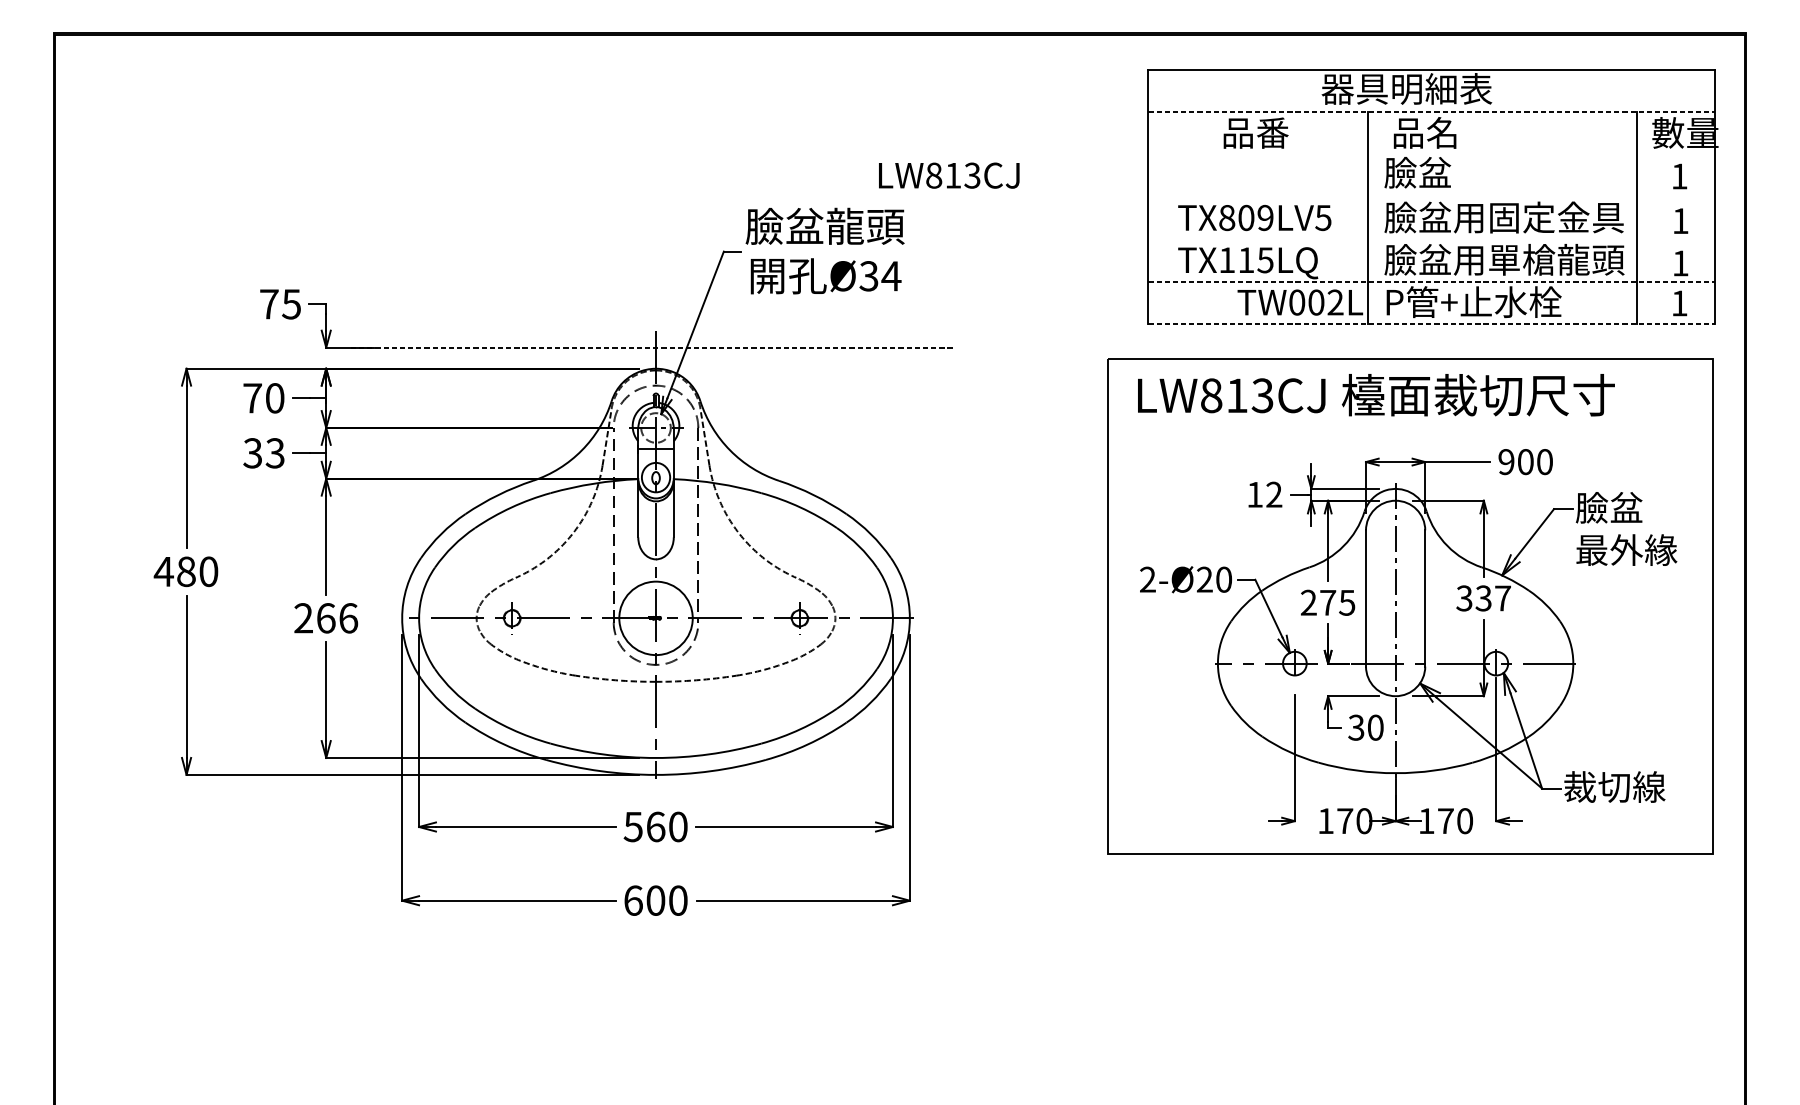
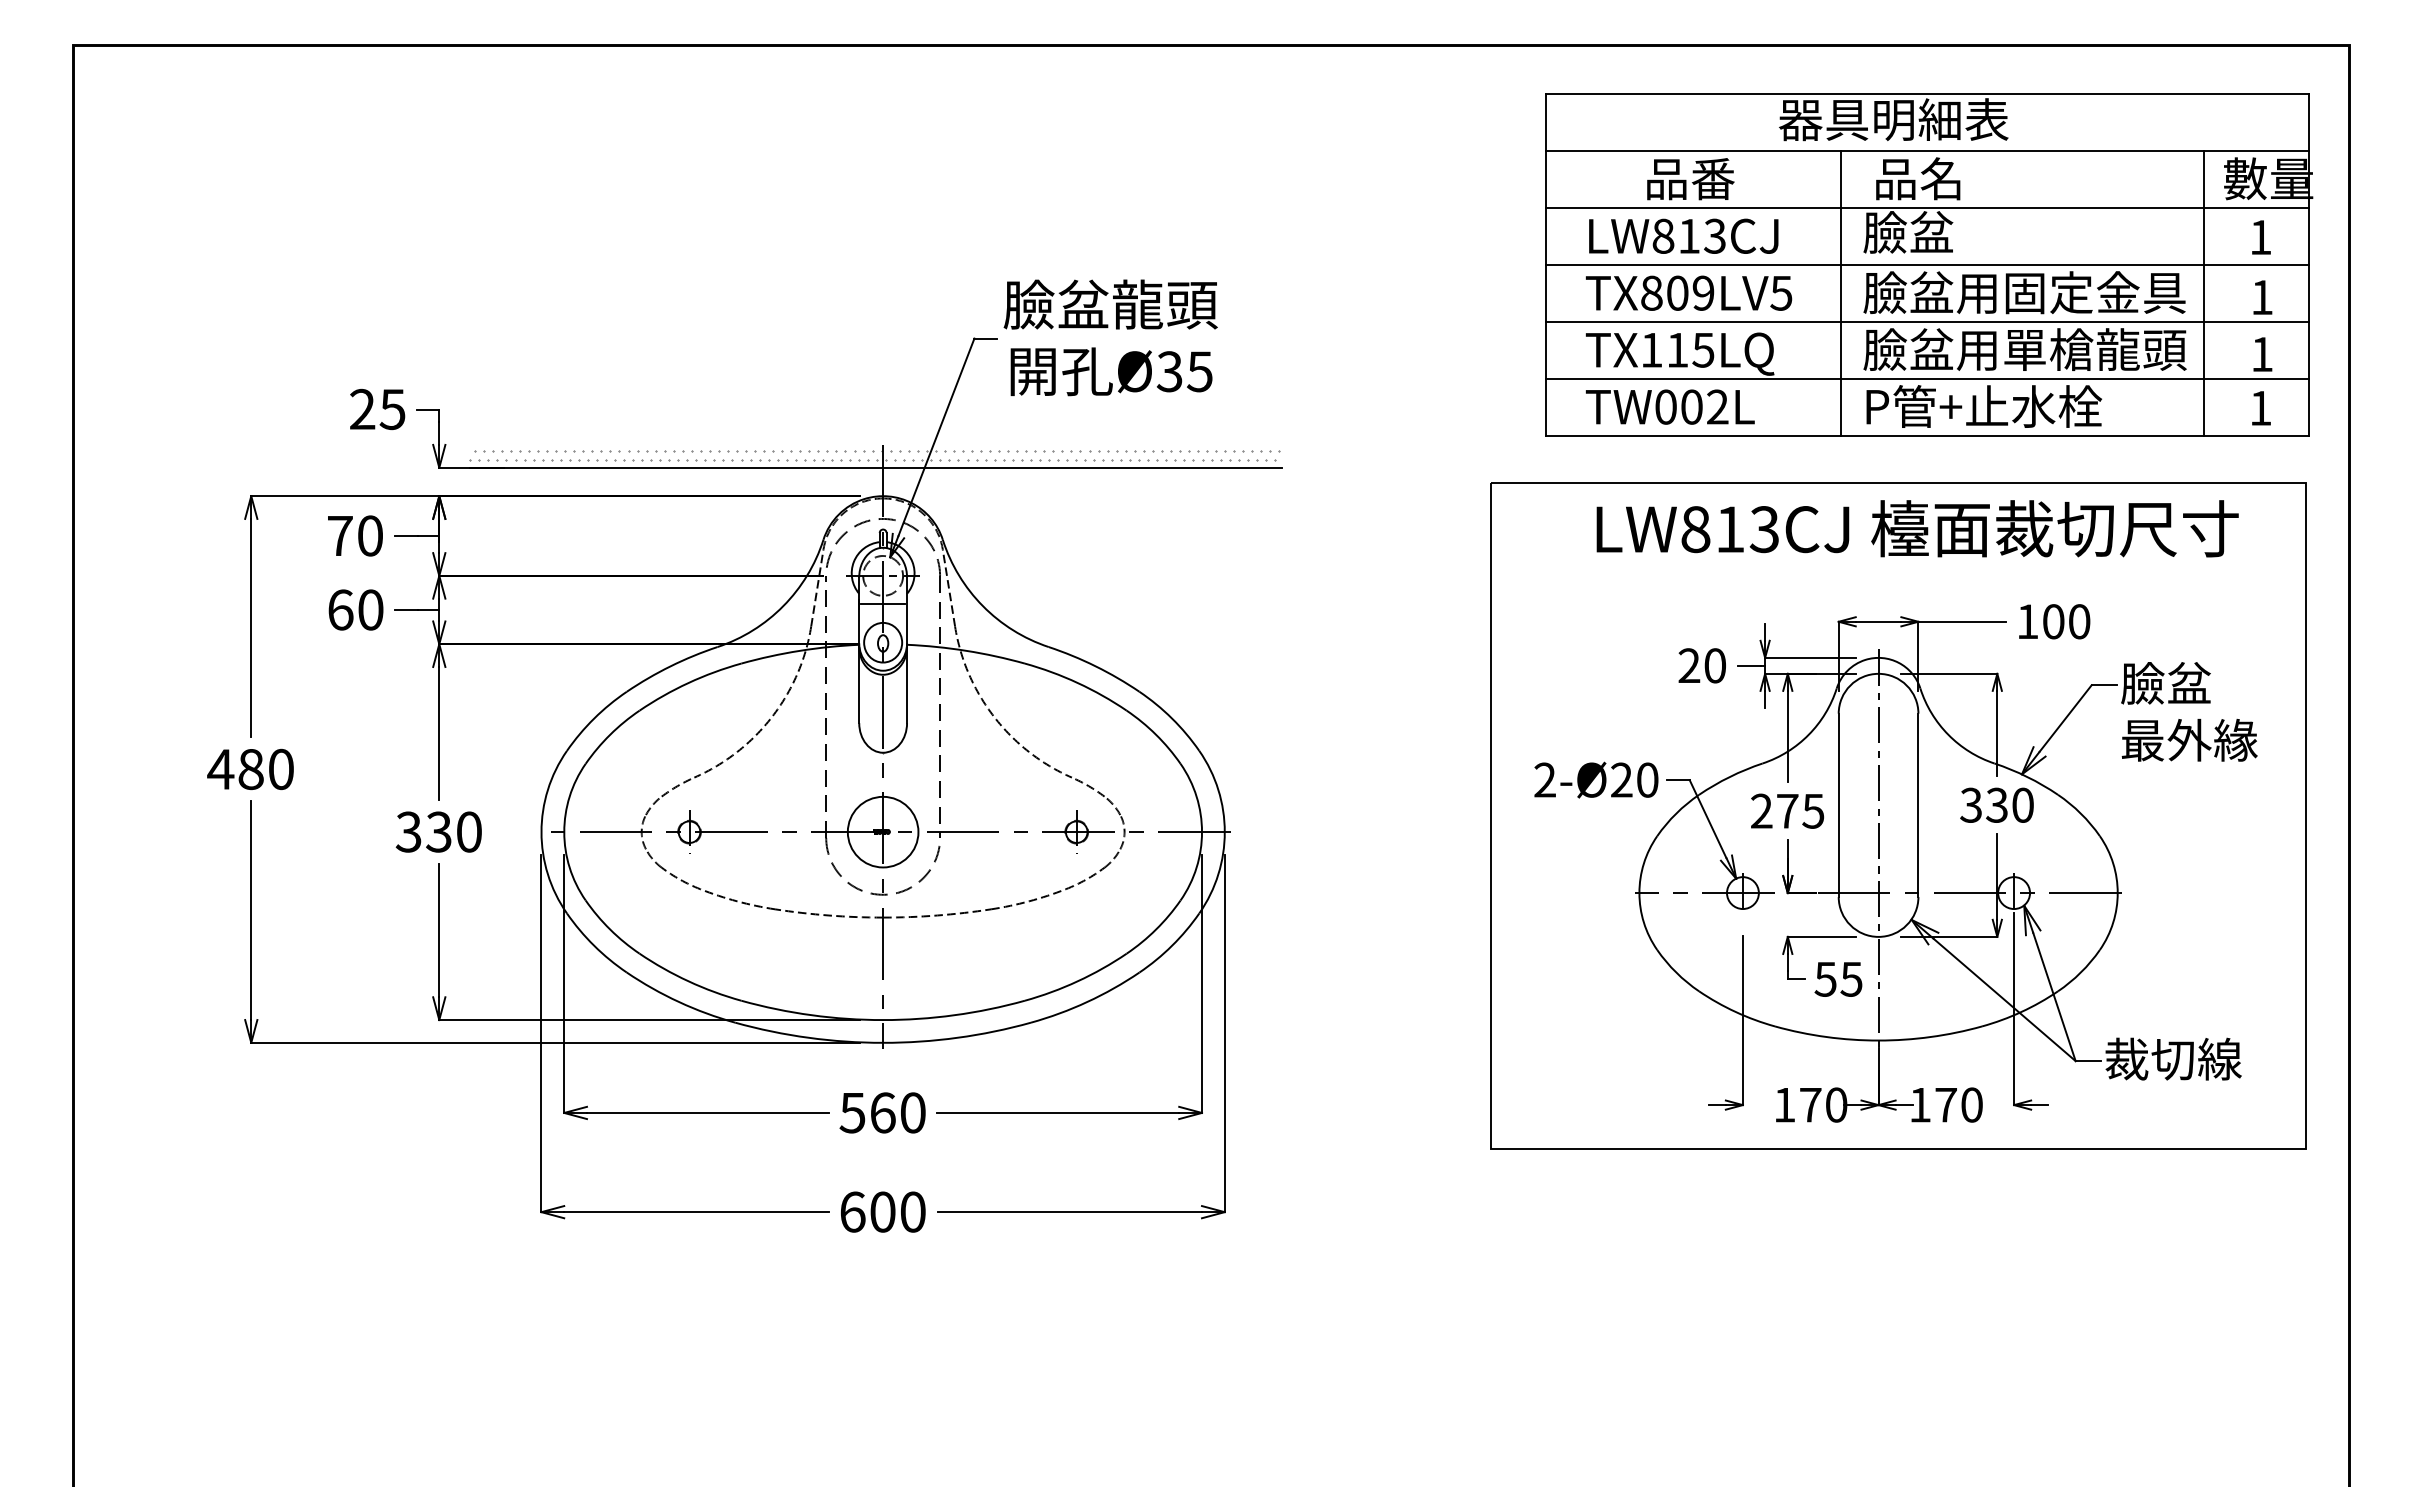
line: (1431, 112) -> (1927, 151), dashed -> solid
line: (1431, 154) -> (1926, 207), added
text: (949, 175) -> (1683, 235), moved
line: (1431, 196) -> (1926, 264), added
line: (1431, 238) -> (1926, 321), added
text: (891, 276) -> (1199, 371), 34 -> 35
line: (1431, 281) -> (1927, 378), dashed -> solid
text: (1299, 302) -> (1669, 406), moved
text: (269, 303) -> (362, 408), 75 -> 25
line: (1431, 323) -> (1927, 435), dashed -> solid
hatch: (649, 337) -> (874, 454), added
line: (650, 347) -> (875, 467), dashed -> solid
text: (1376, 394) -> (1917, 528), moved
text: (263, 452) -> (355, 609), 33 -> 60
text: (1506, 461) -> (2027, 621), 900 -> 100
text: (1264, 494) -> (1701, 665), 12 -> 20
text: (1502, 597) -> (2022, 804), 337 -> 330
text: (325, 617) -> (438, 831), 266 -> 330
circle: (655, 617) -> (882, 831), size x0.71
text: (1365, 727) -> (1838, 978), 30 -> 55

